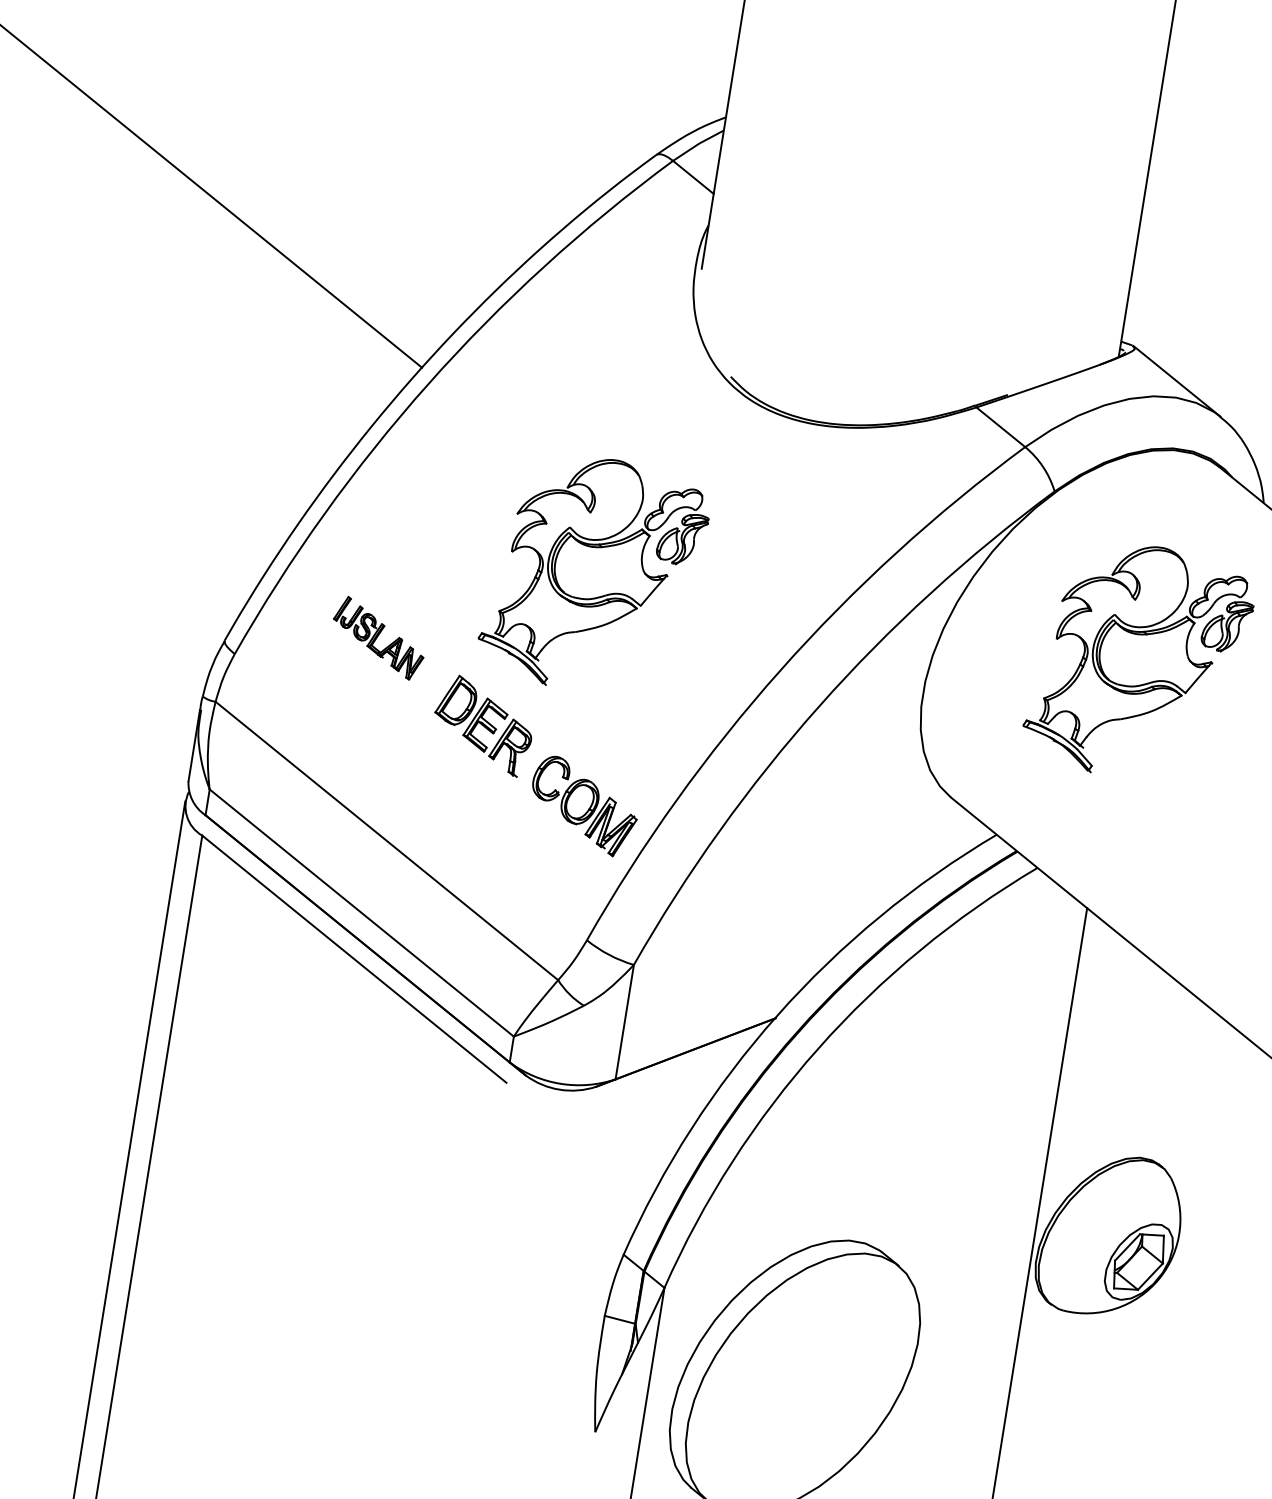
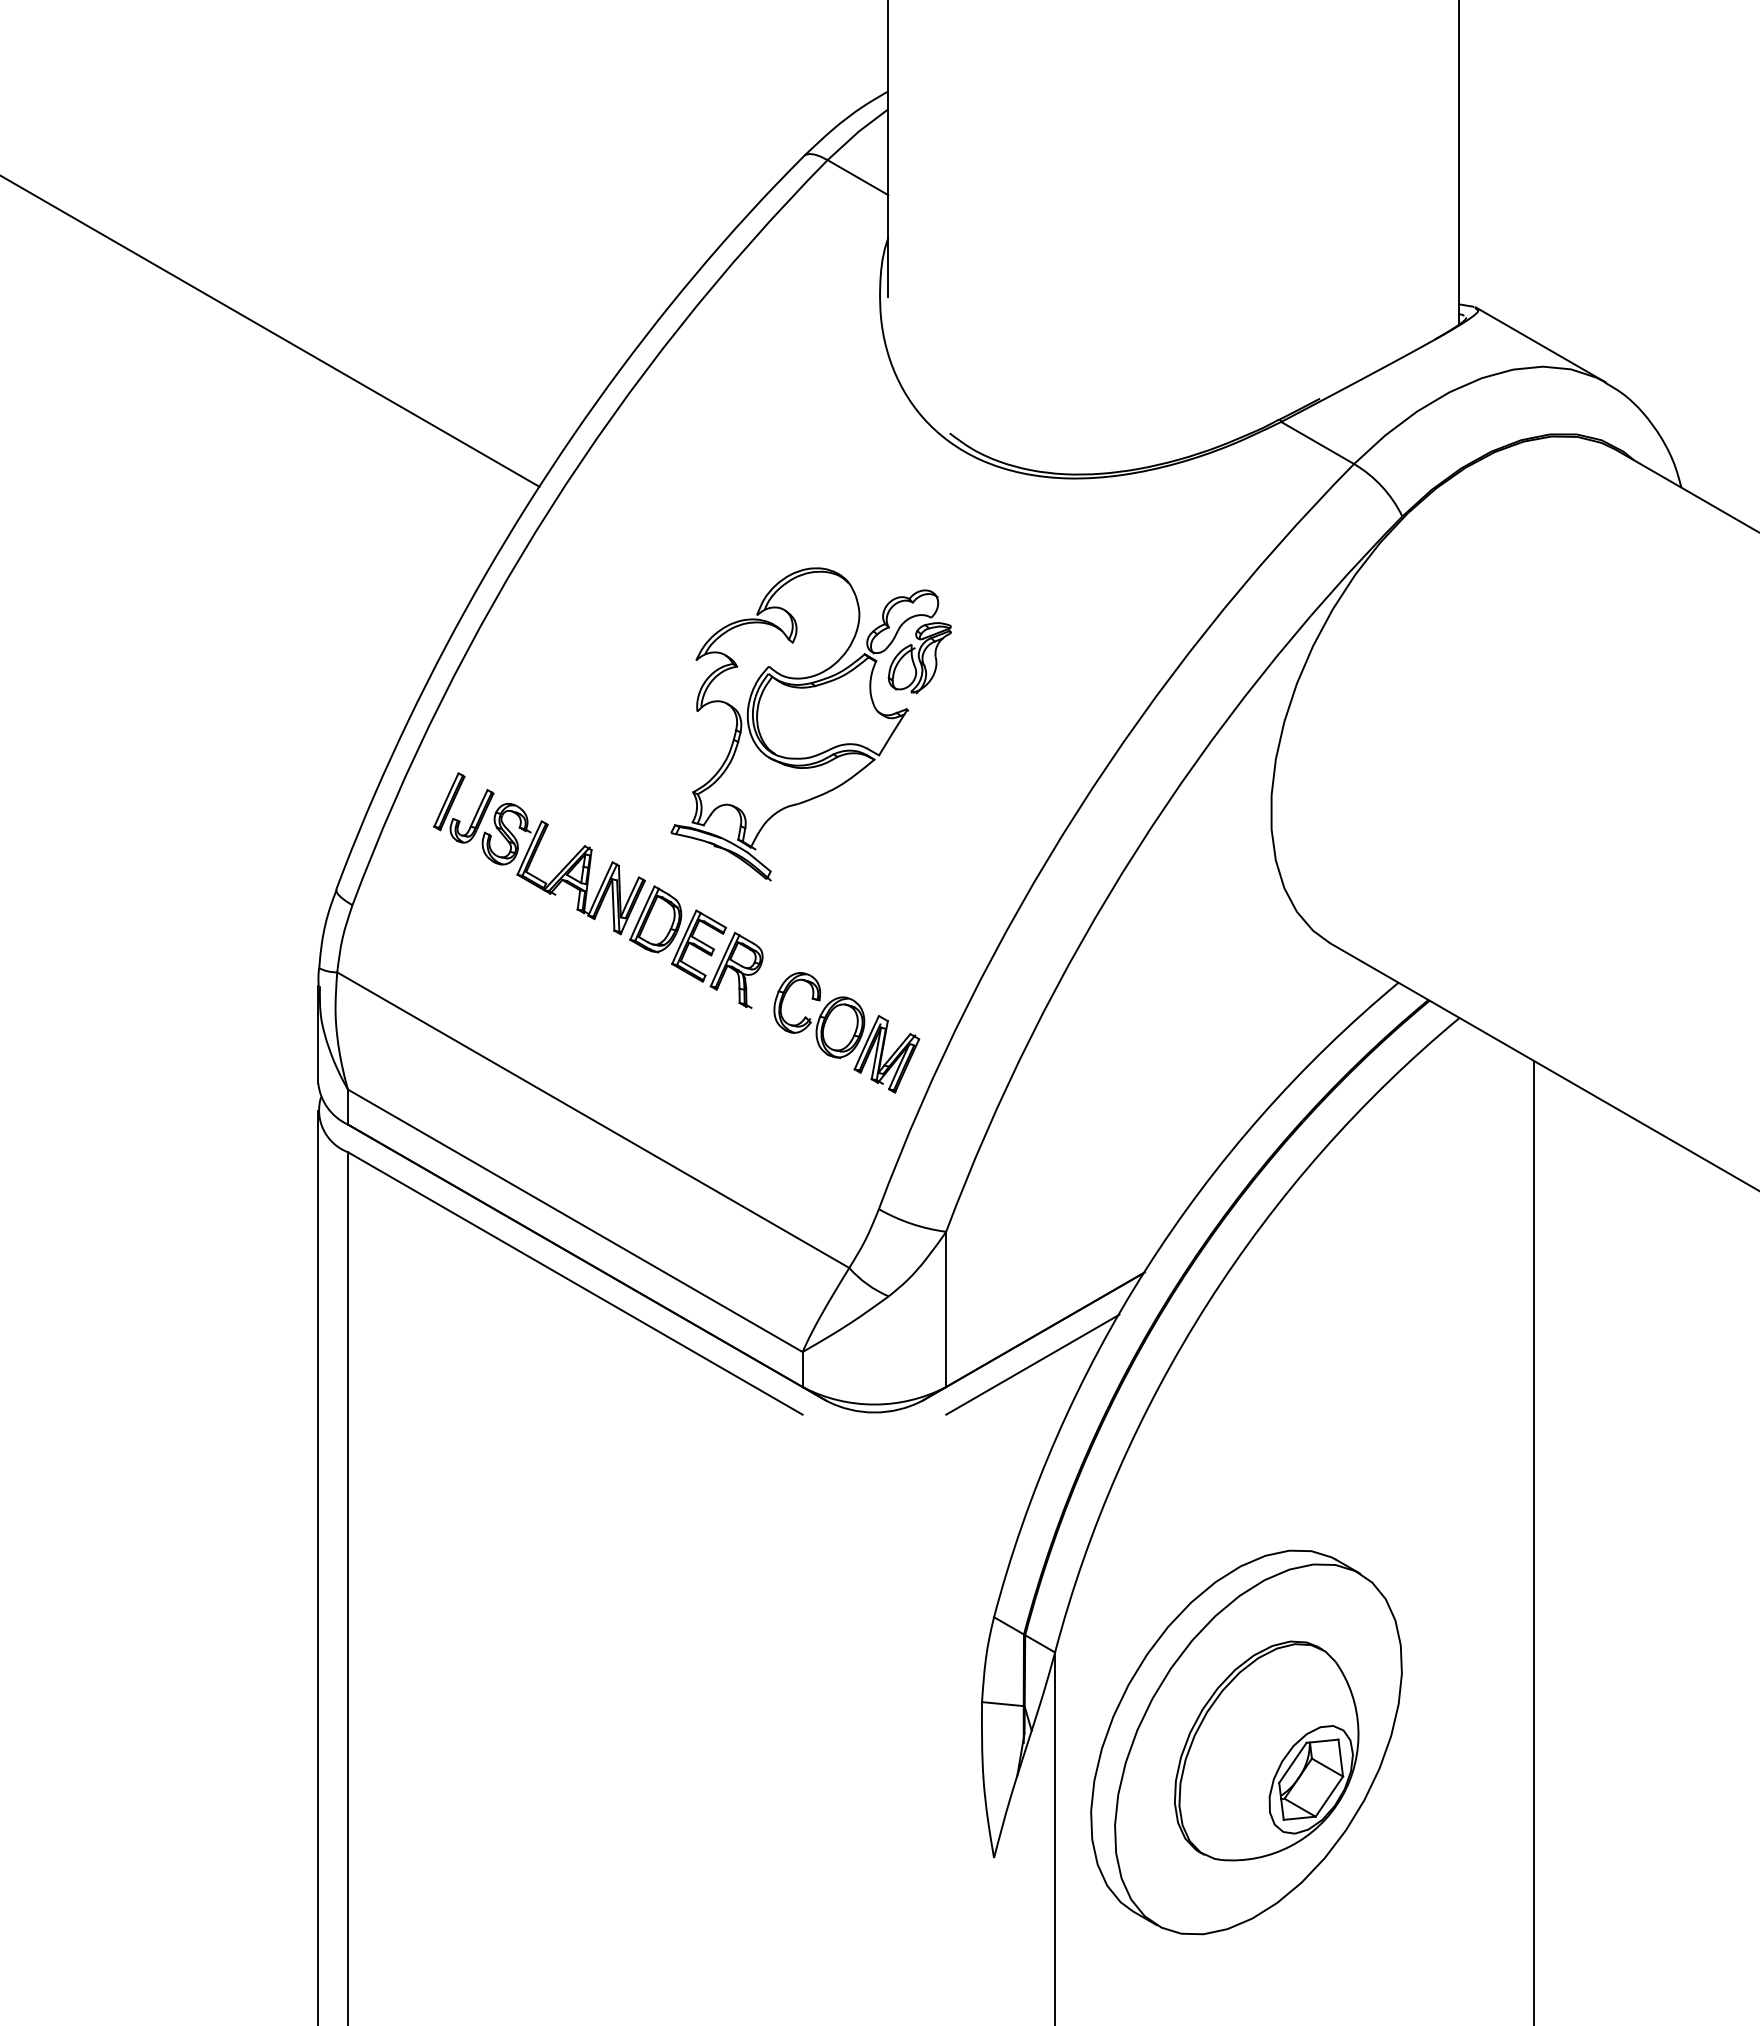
part: (378, 638) -> (539, 853), size x1.67
part: (1138, 662) -> (1549, 724), removed
line: (681, 1072) -> (1032, 1364), added
part: (1109, 1235) -> (1266, 1750), moved

